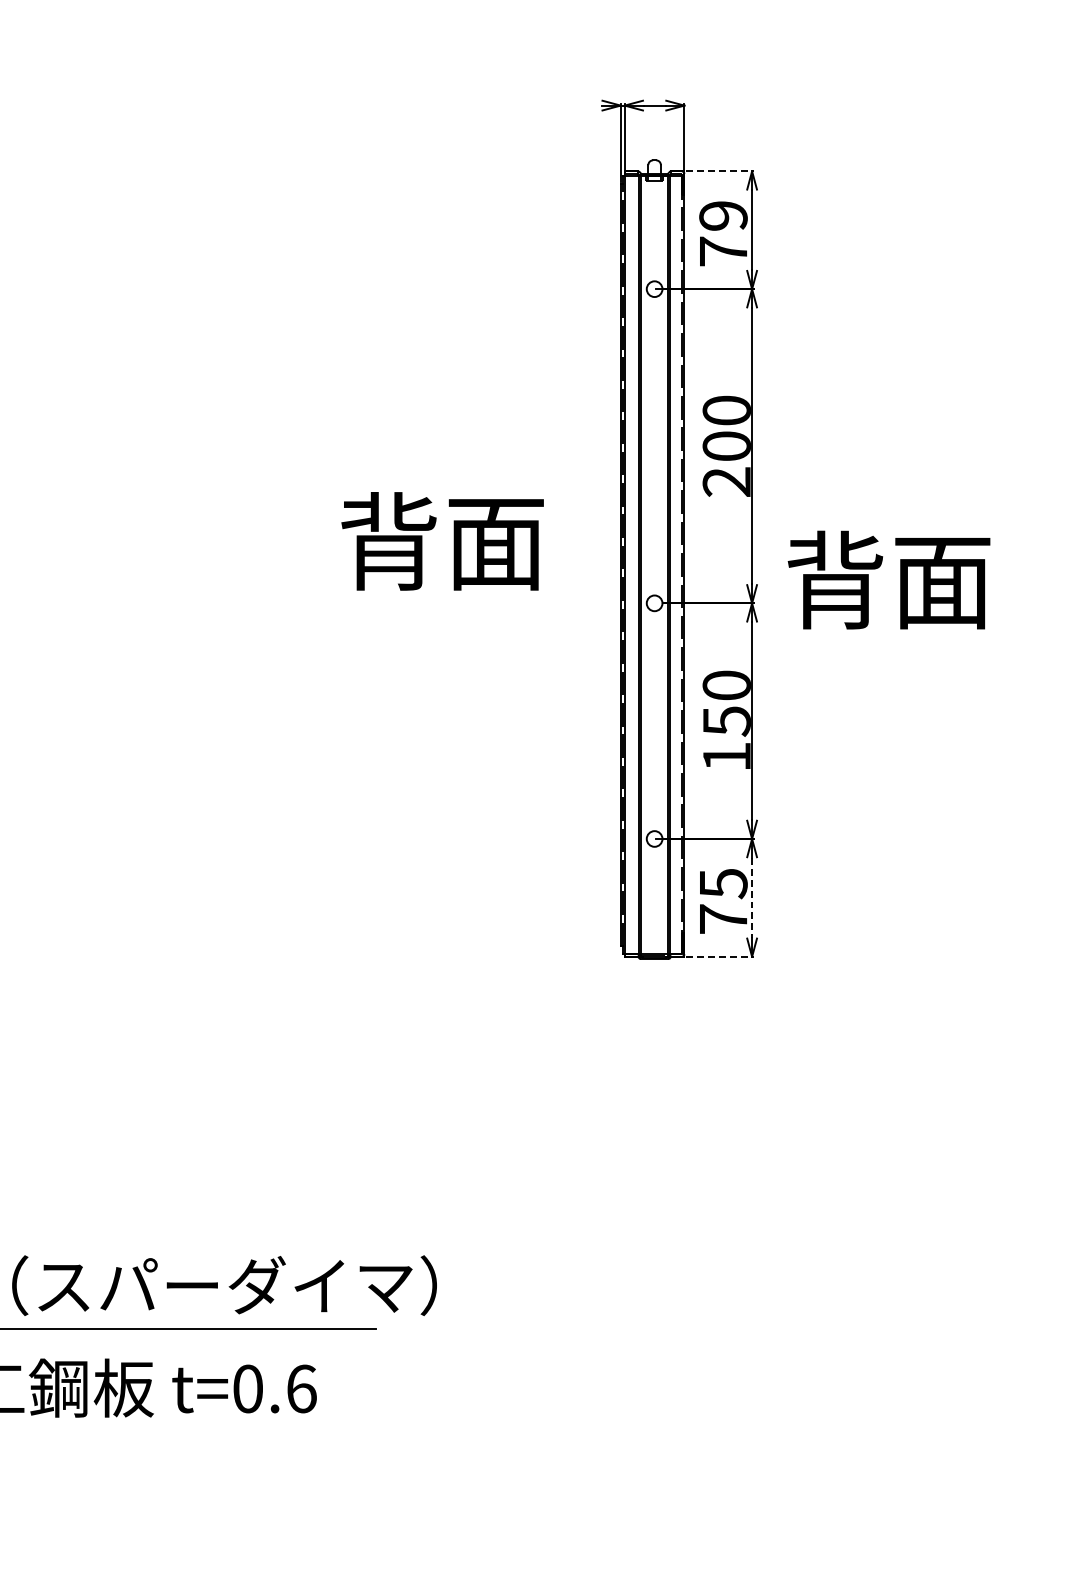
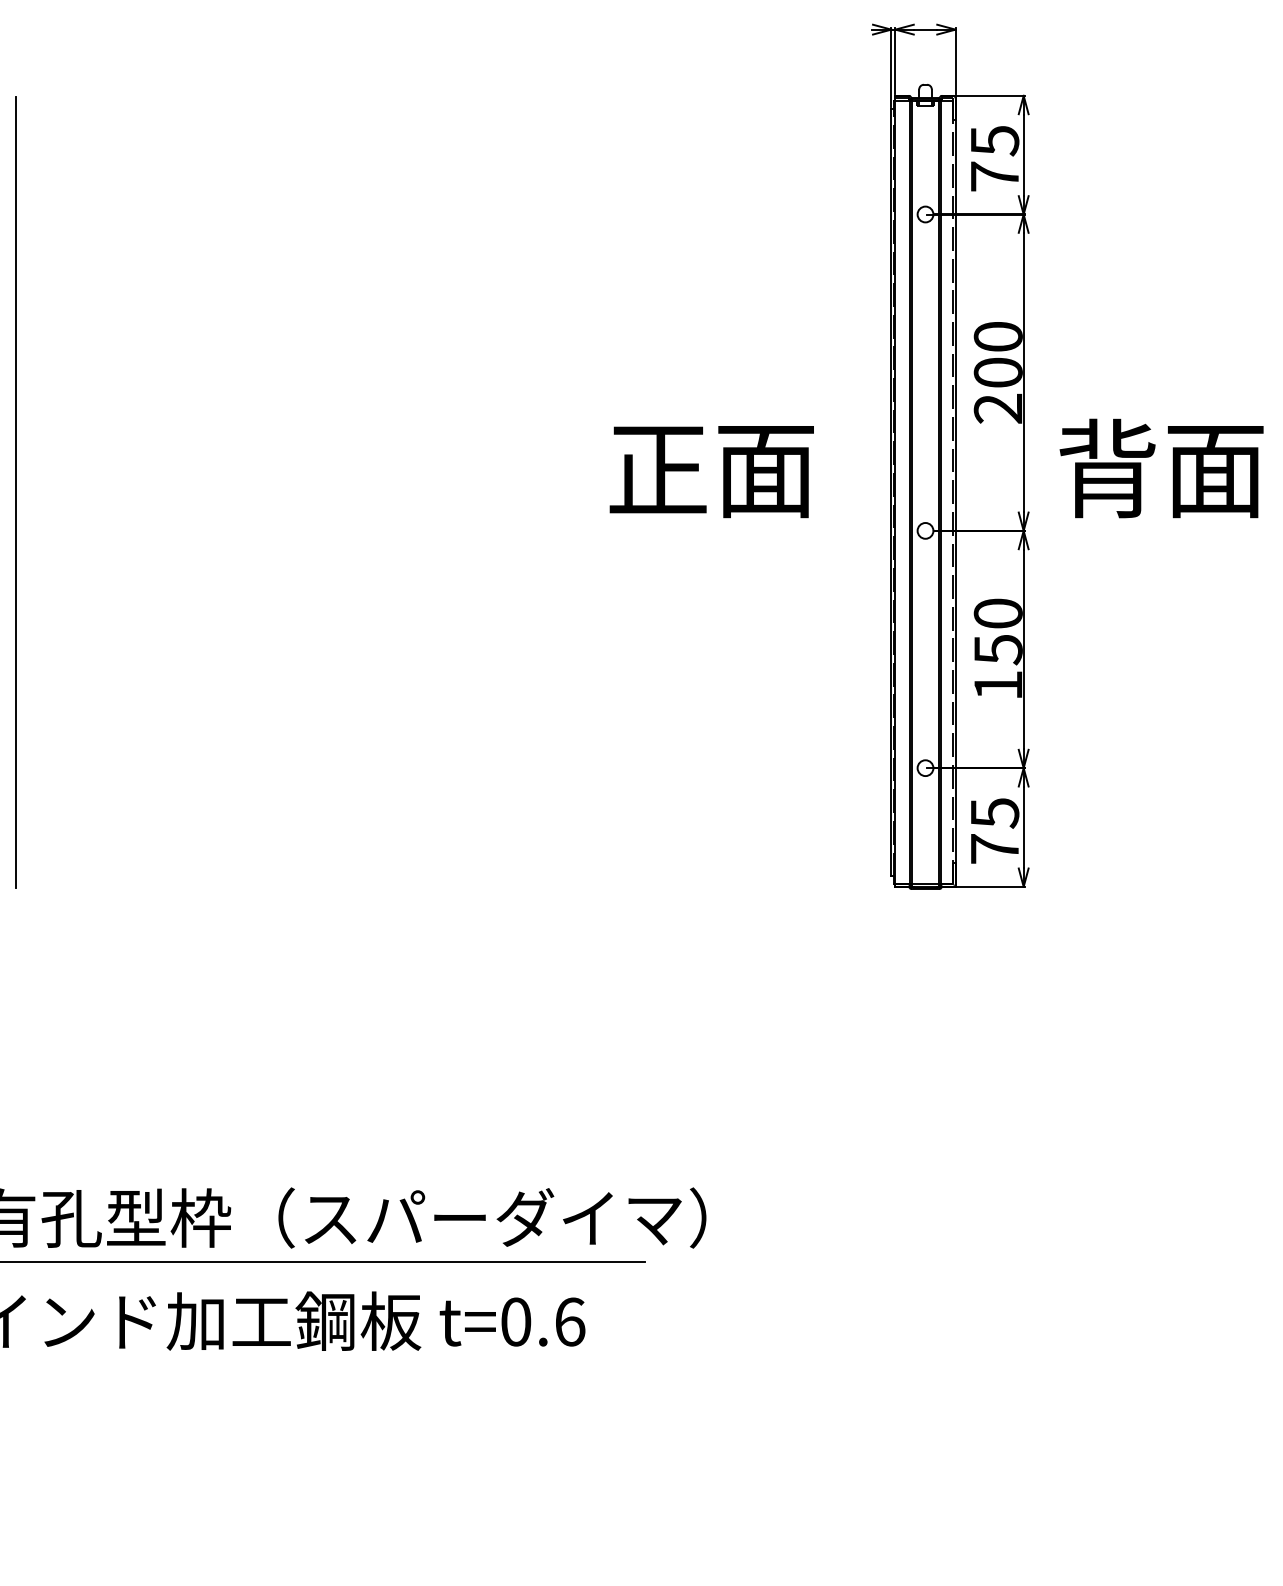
line: (720, 171) -> (991, 95), dashed -> solid
text: (723, 216) -> (994, 141), 79 -> 75
text: (388, 541) -> (657, 468), 背面 -> 正面
text: (888, 580) -> (1161, 468), moved
line: (751, 898) -> (1023, 828), dashed -> solid
line: (720, 956) -> (991, 886), dashed -> solid

